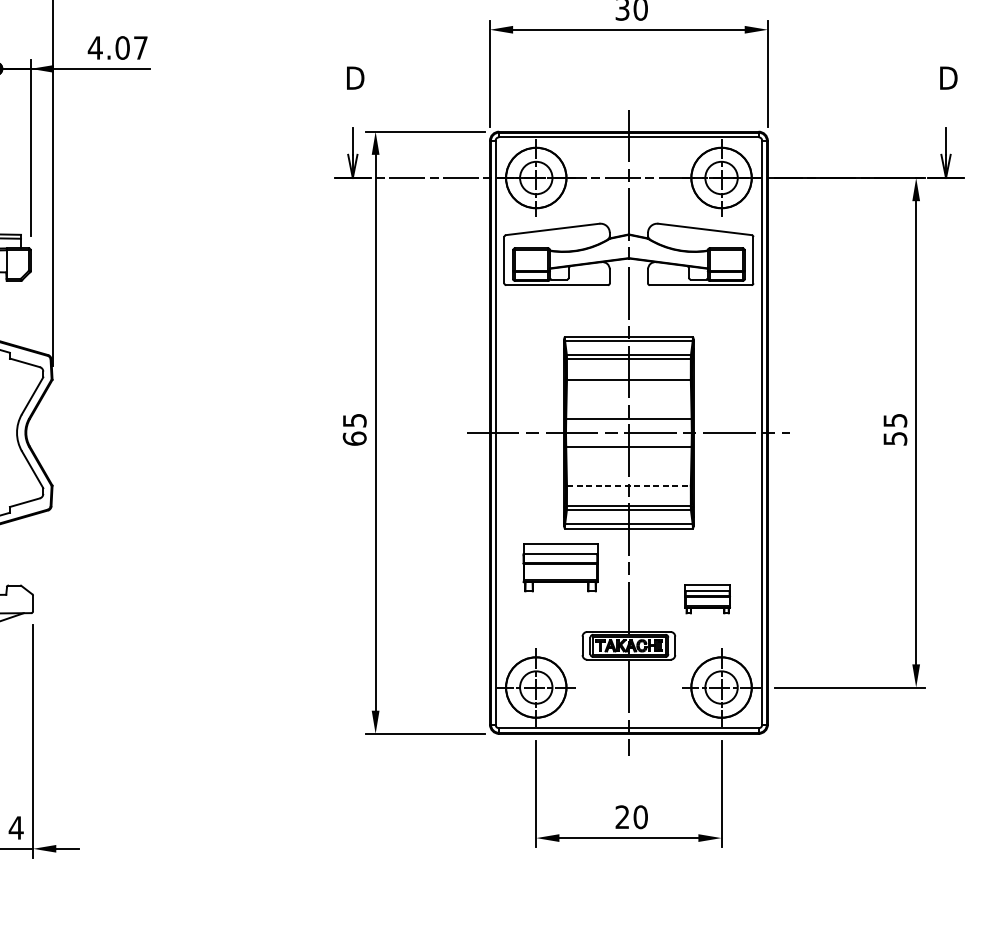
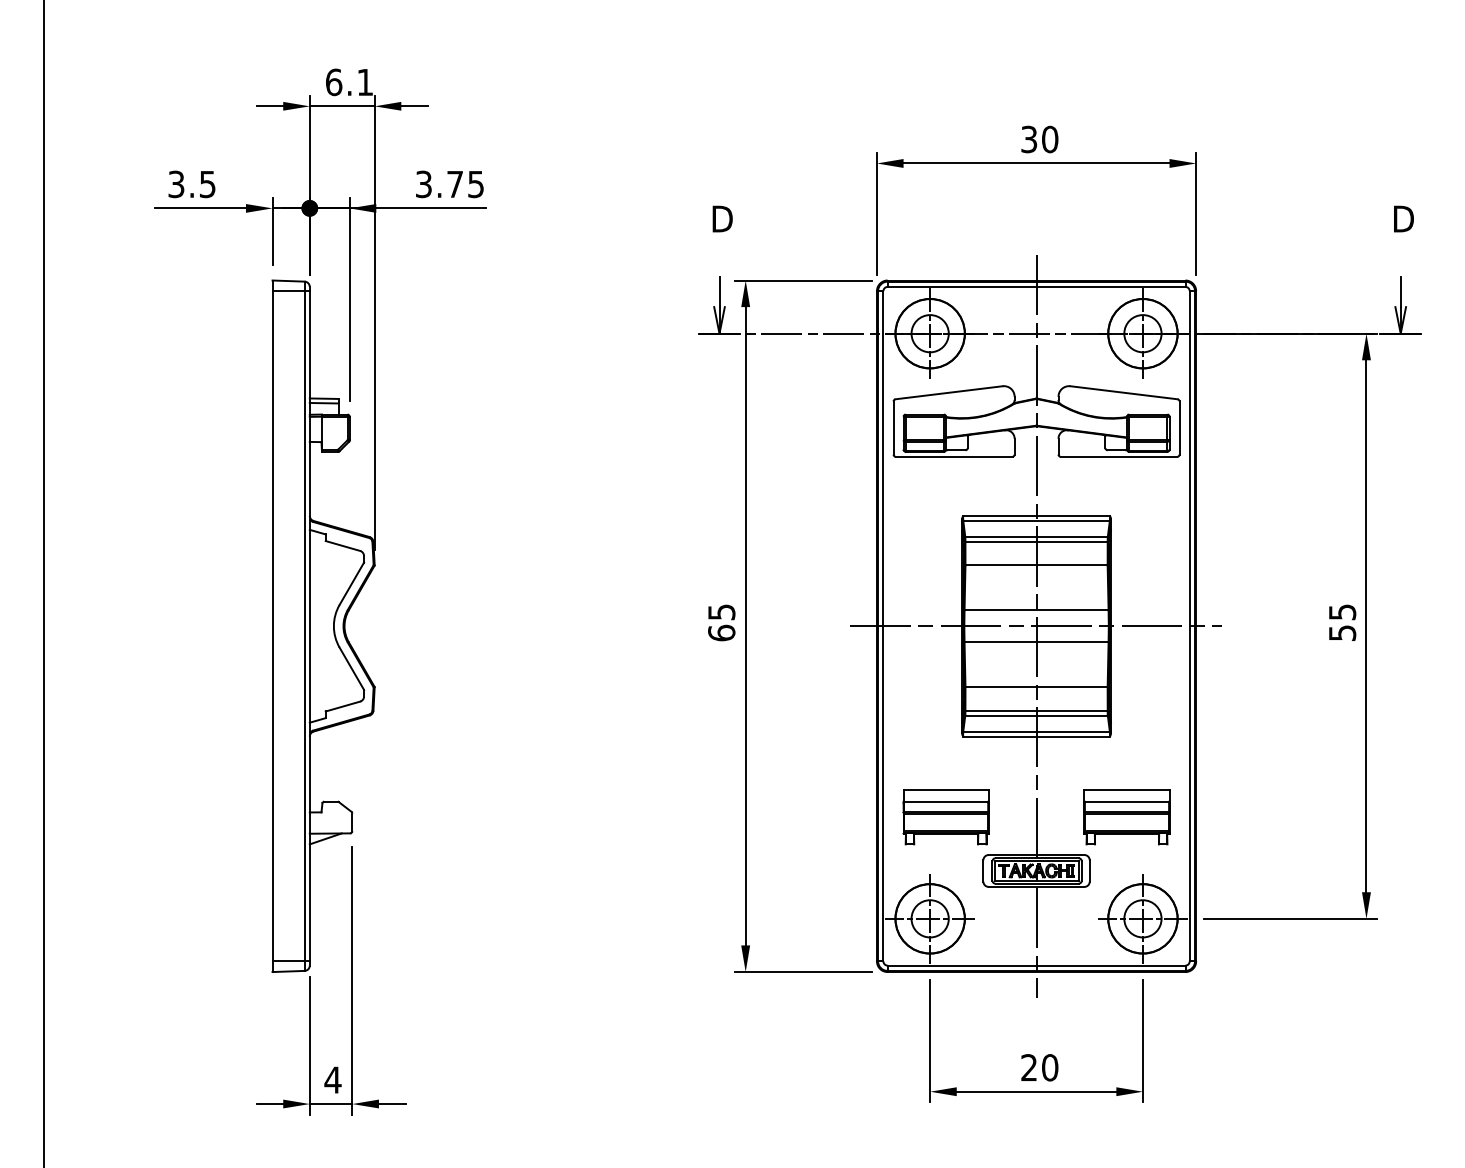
text: (117, 48) -> (449, 184), 4.07 -> 3.75
line: (629, 486) -> (1037, 687), dashed -> solid
part: (560, 567) -> (945, 817), moved
part: (707, 599) -> (1126, 817), size x1.67

